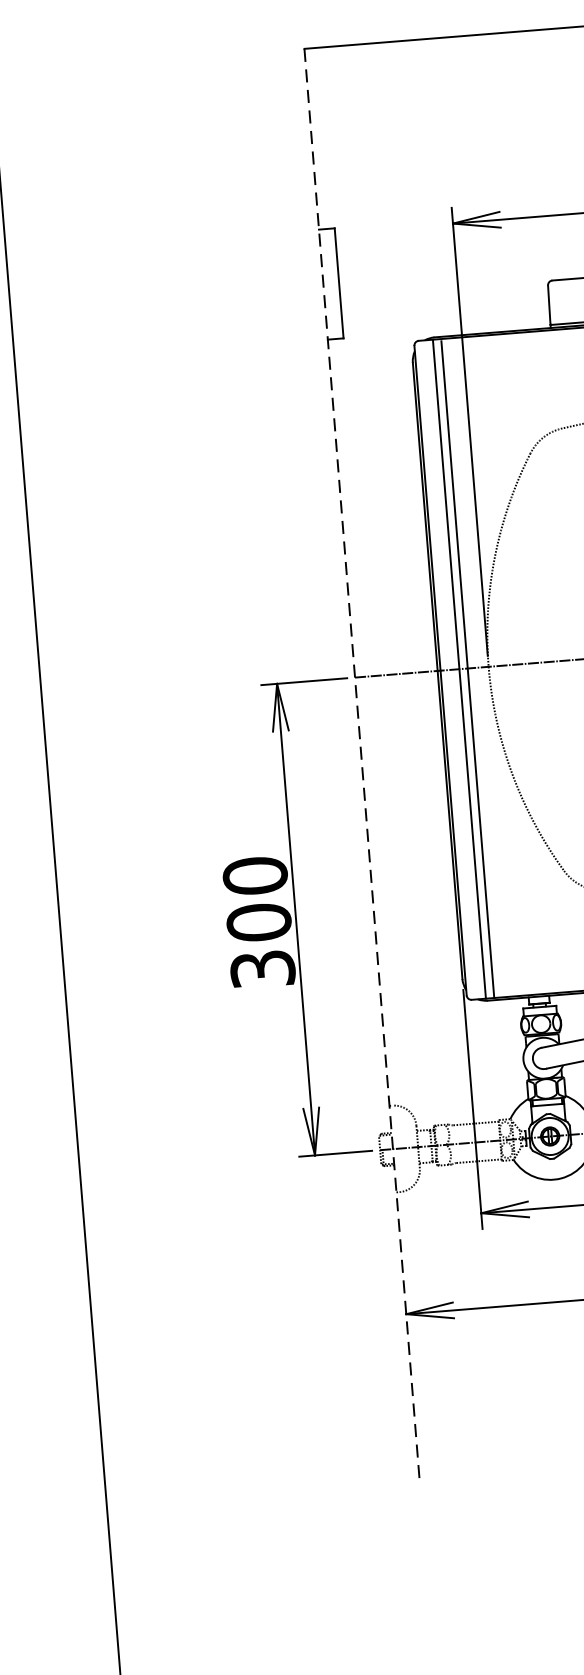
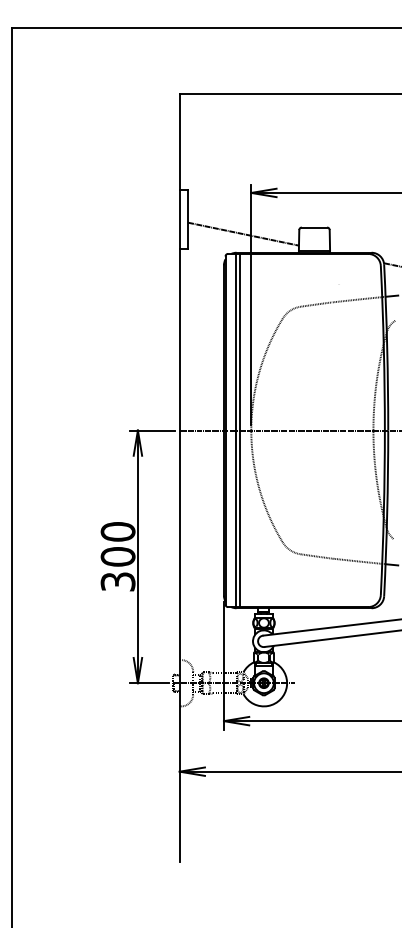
line: (444, 300) -> (243, 233), added
line: (361, 767) -> (179, 478), dashed -> solid

